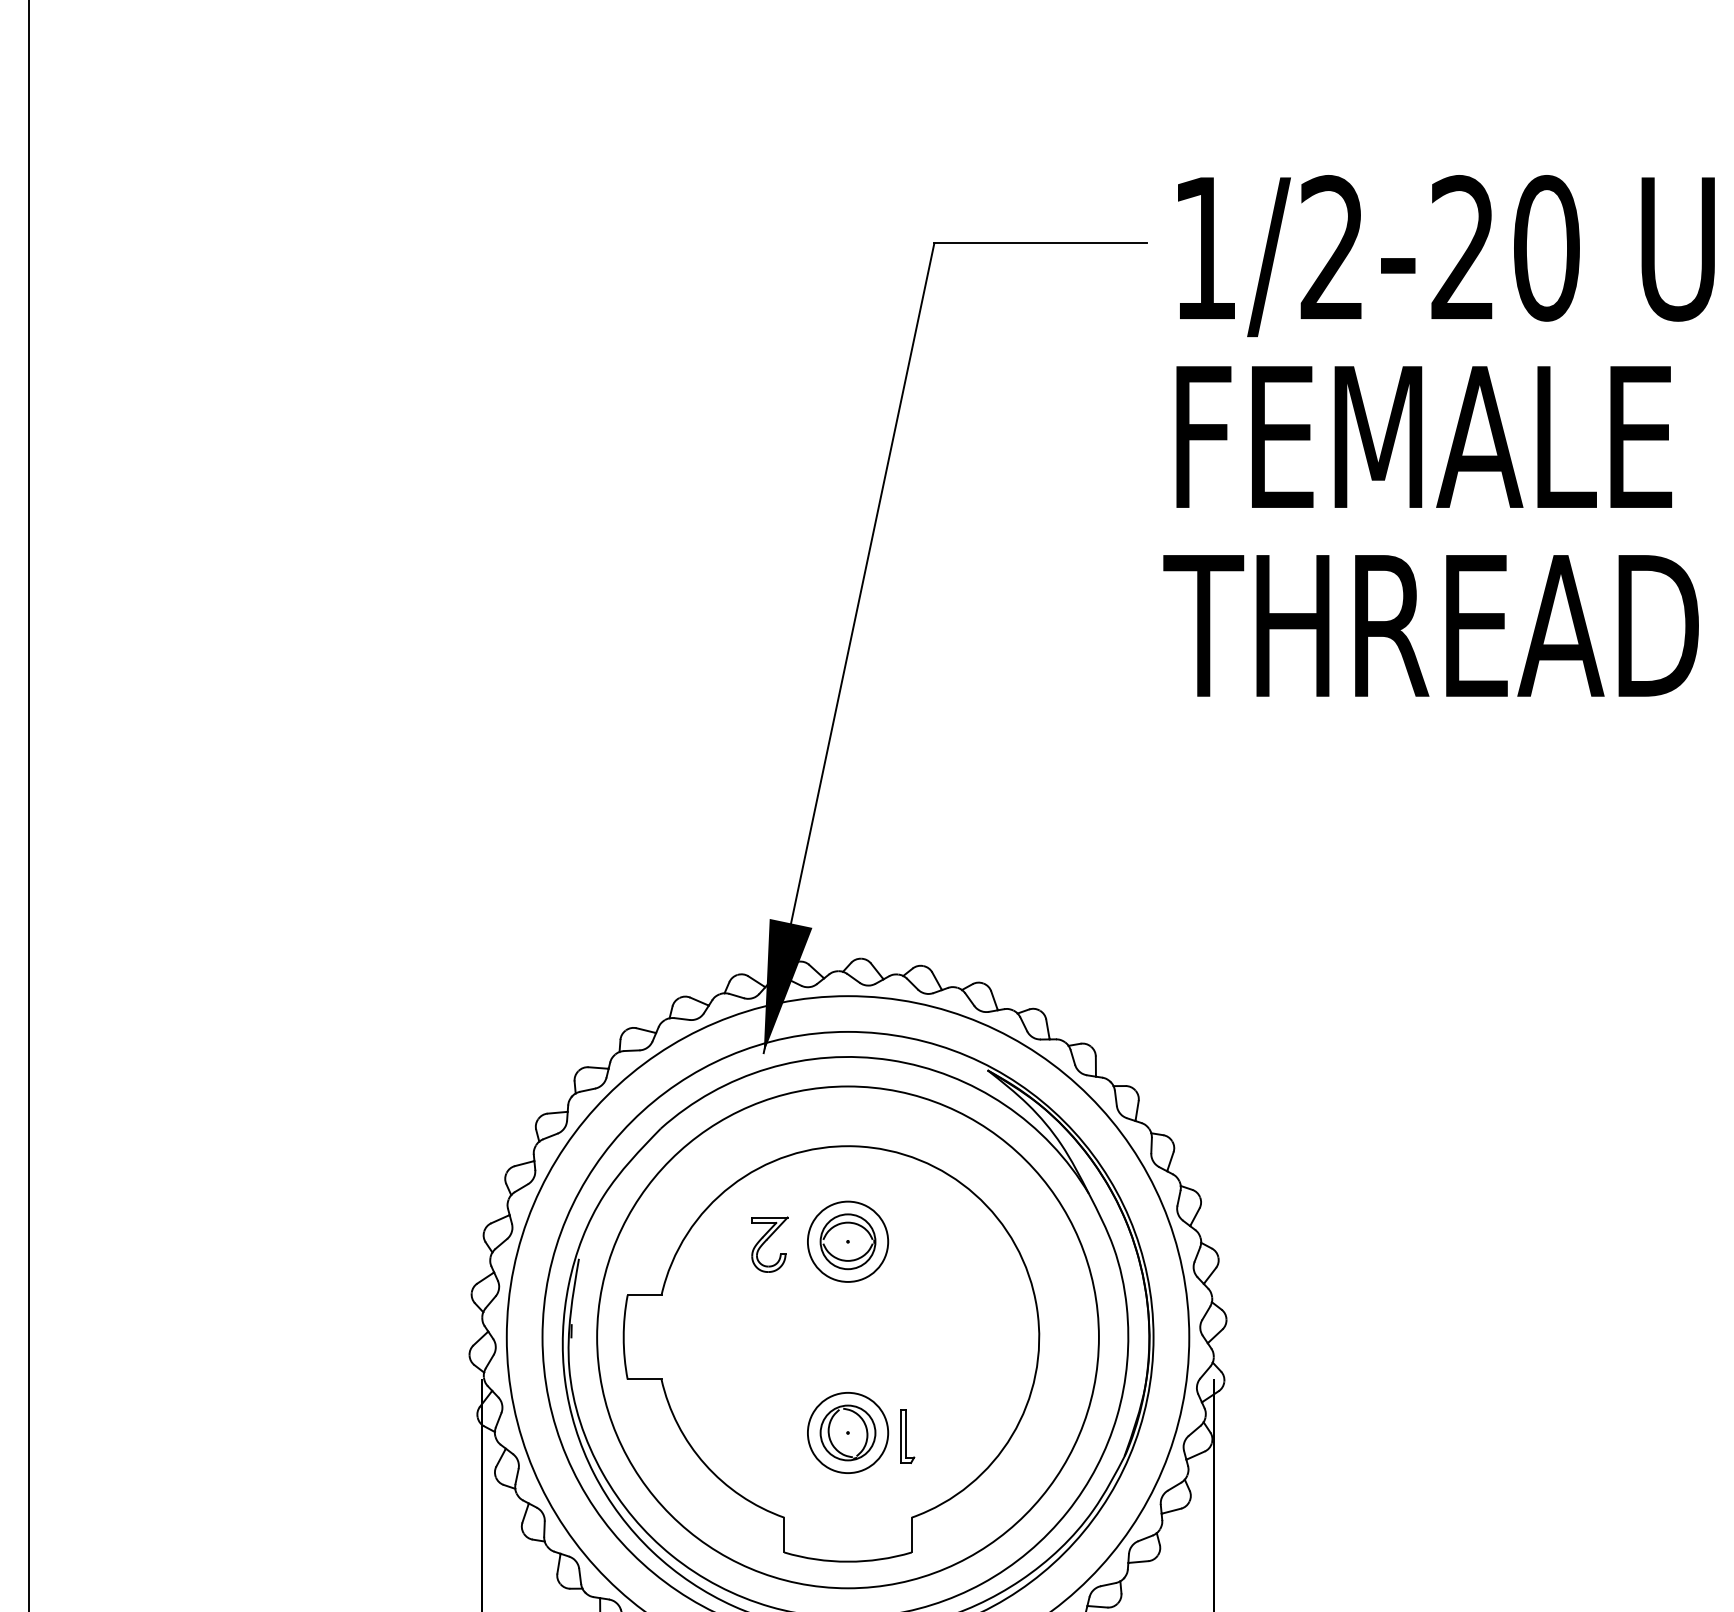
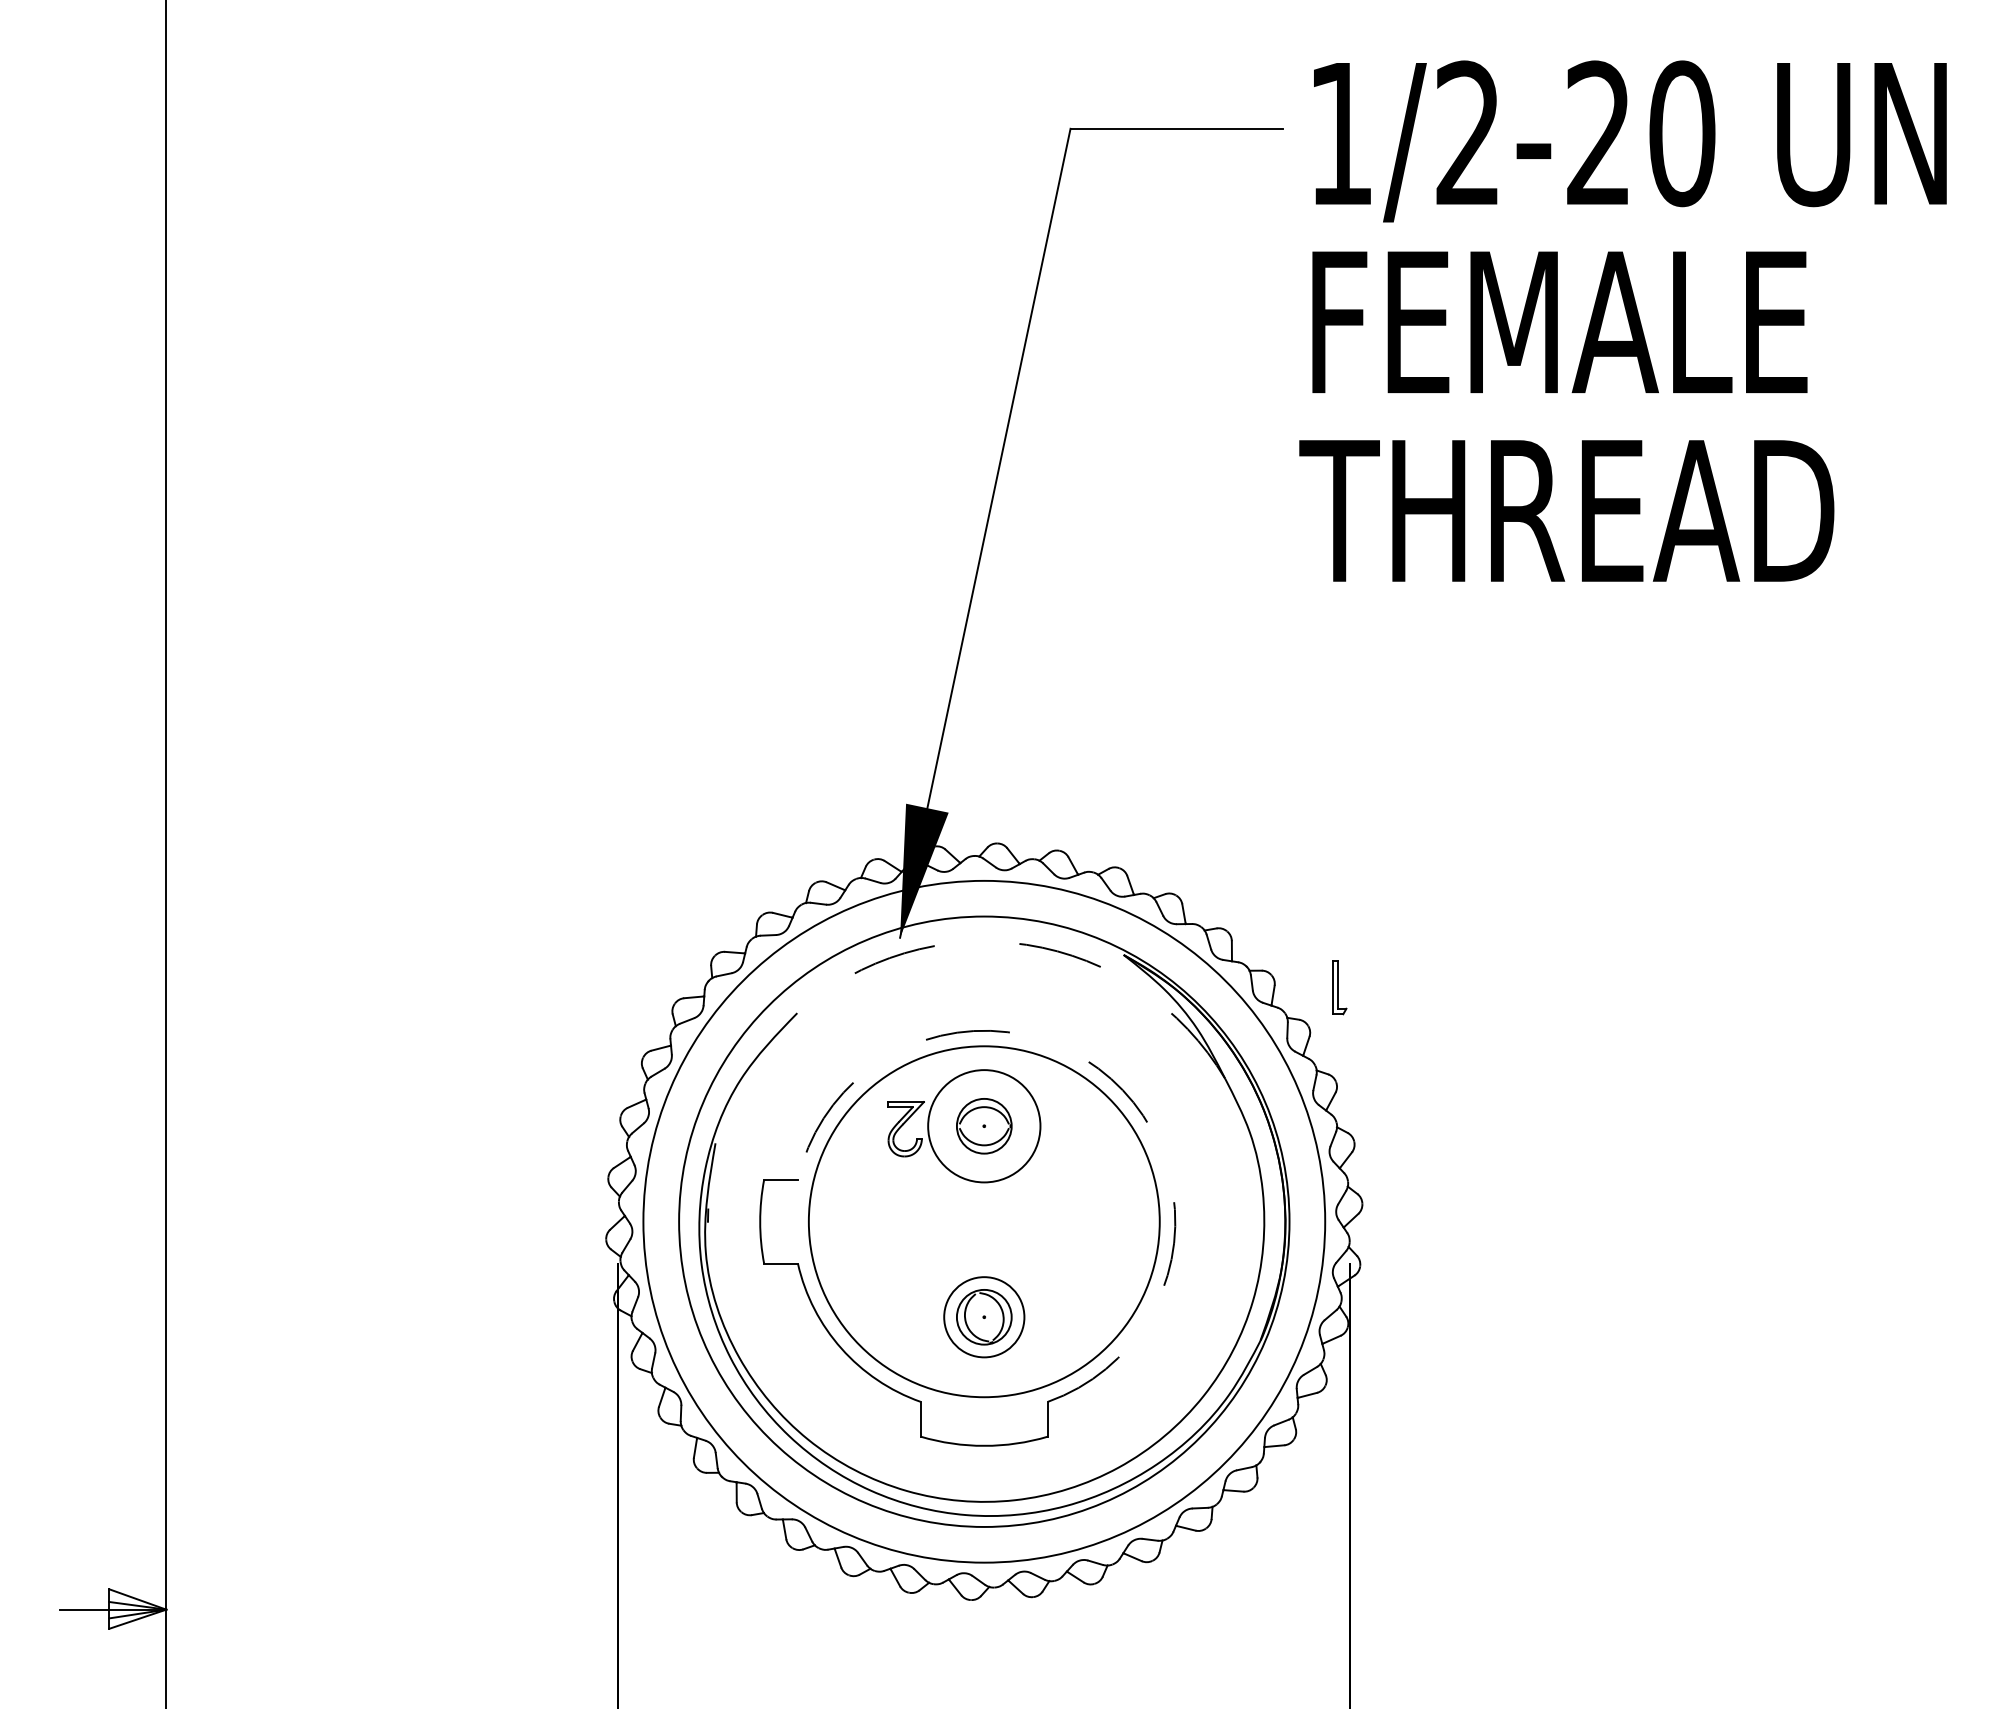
arc: (890, 1059) -> (1026, 944), solid -> dashed
arc: (975, 1193) -> (1111, 1078), solid -> dashed
circle: (848, 1242) -> (984, 1126), size x1.4
circle: (847, 1337) -> (983, 1221), size x0.7
part: (907, 1436) -> (1339, 987), moved

